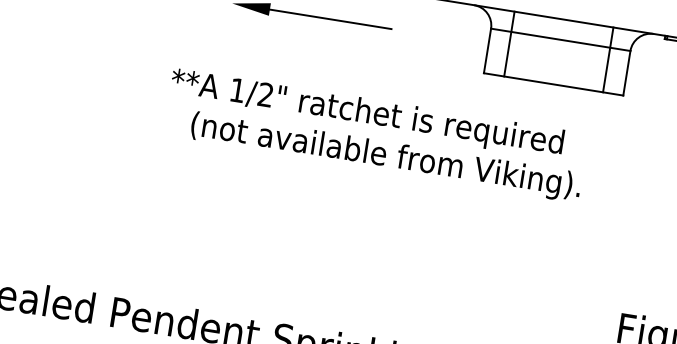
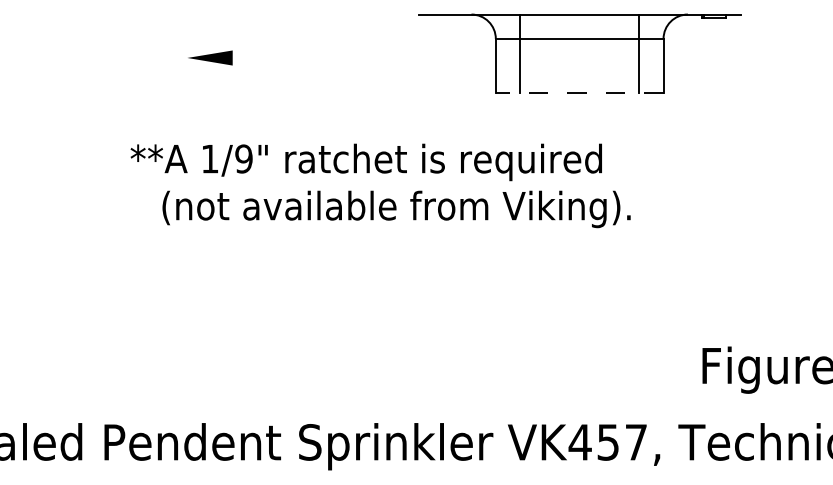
line: (317, 17) -> (290, 58), removed
line: (553, 84) -> (579, 92), solid -> dashed
text: (265, 94) -> (243, 158), 1/2" -> 1/9"

